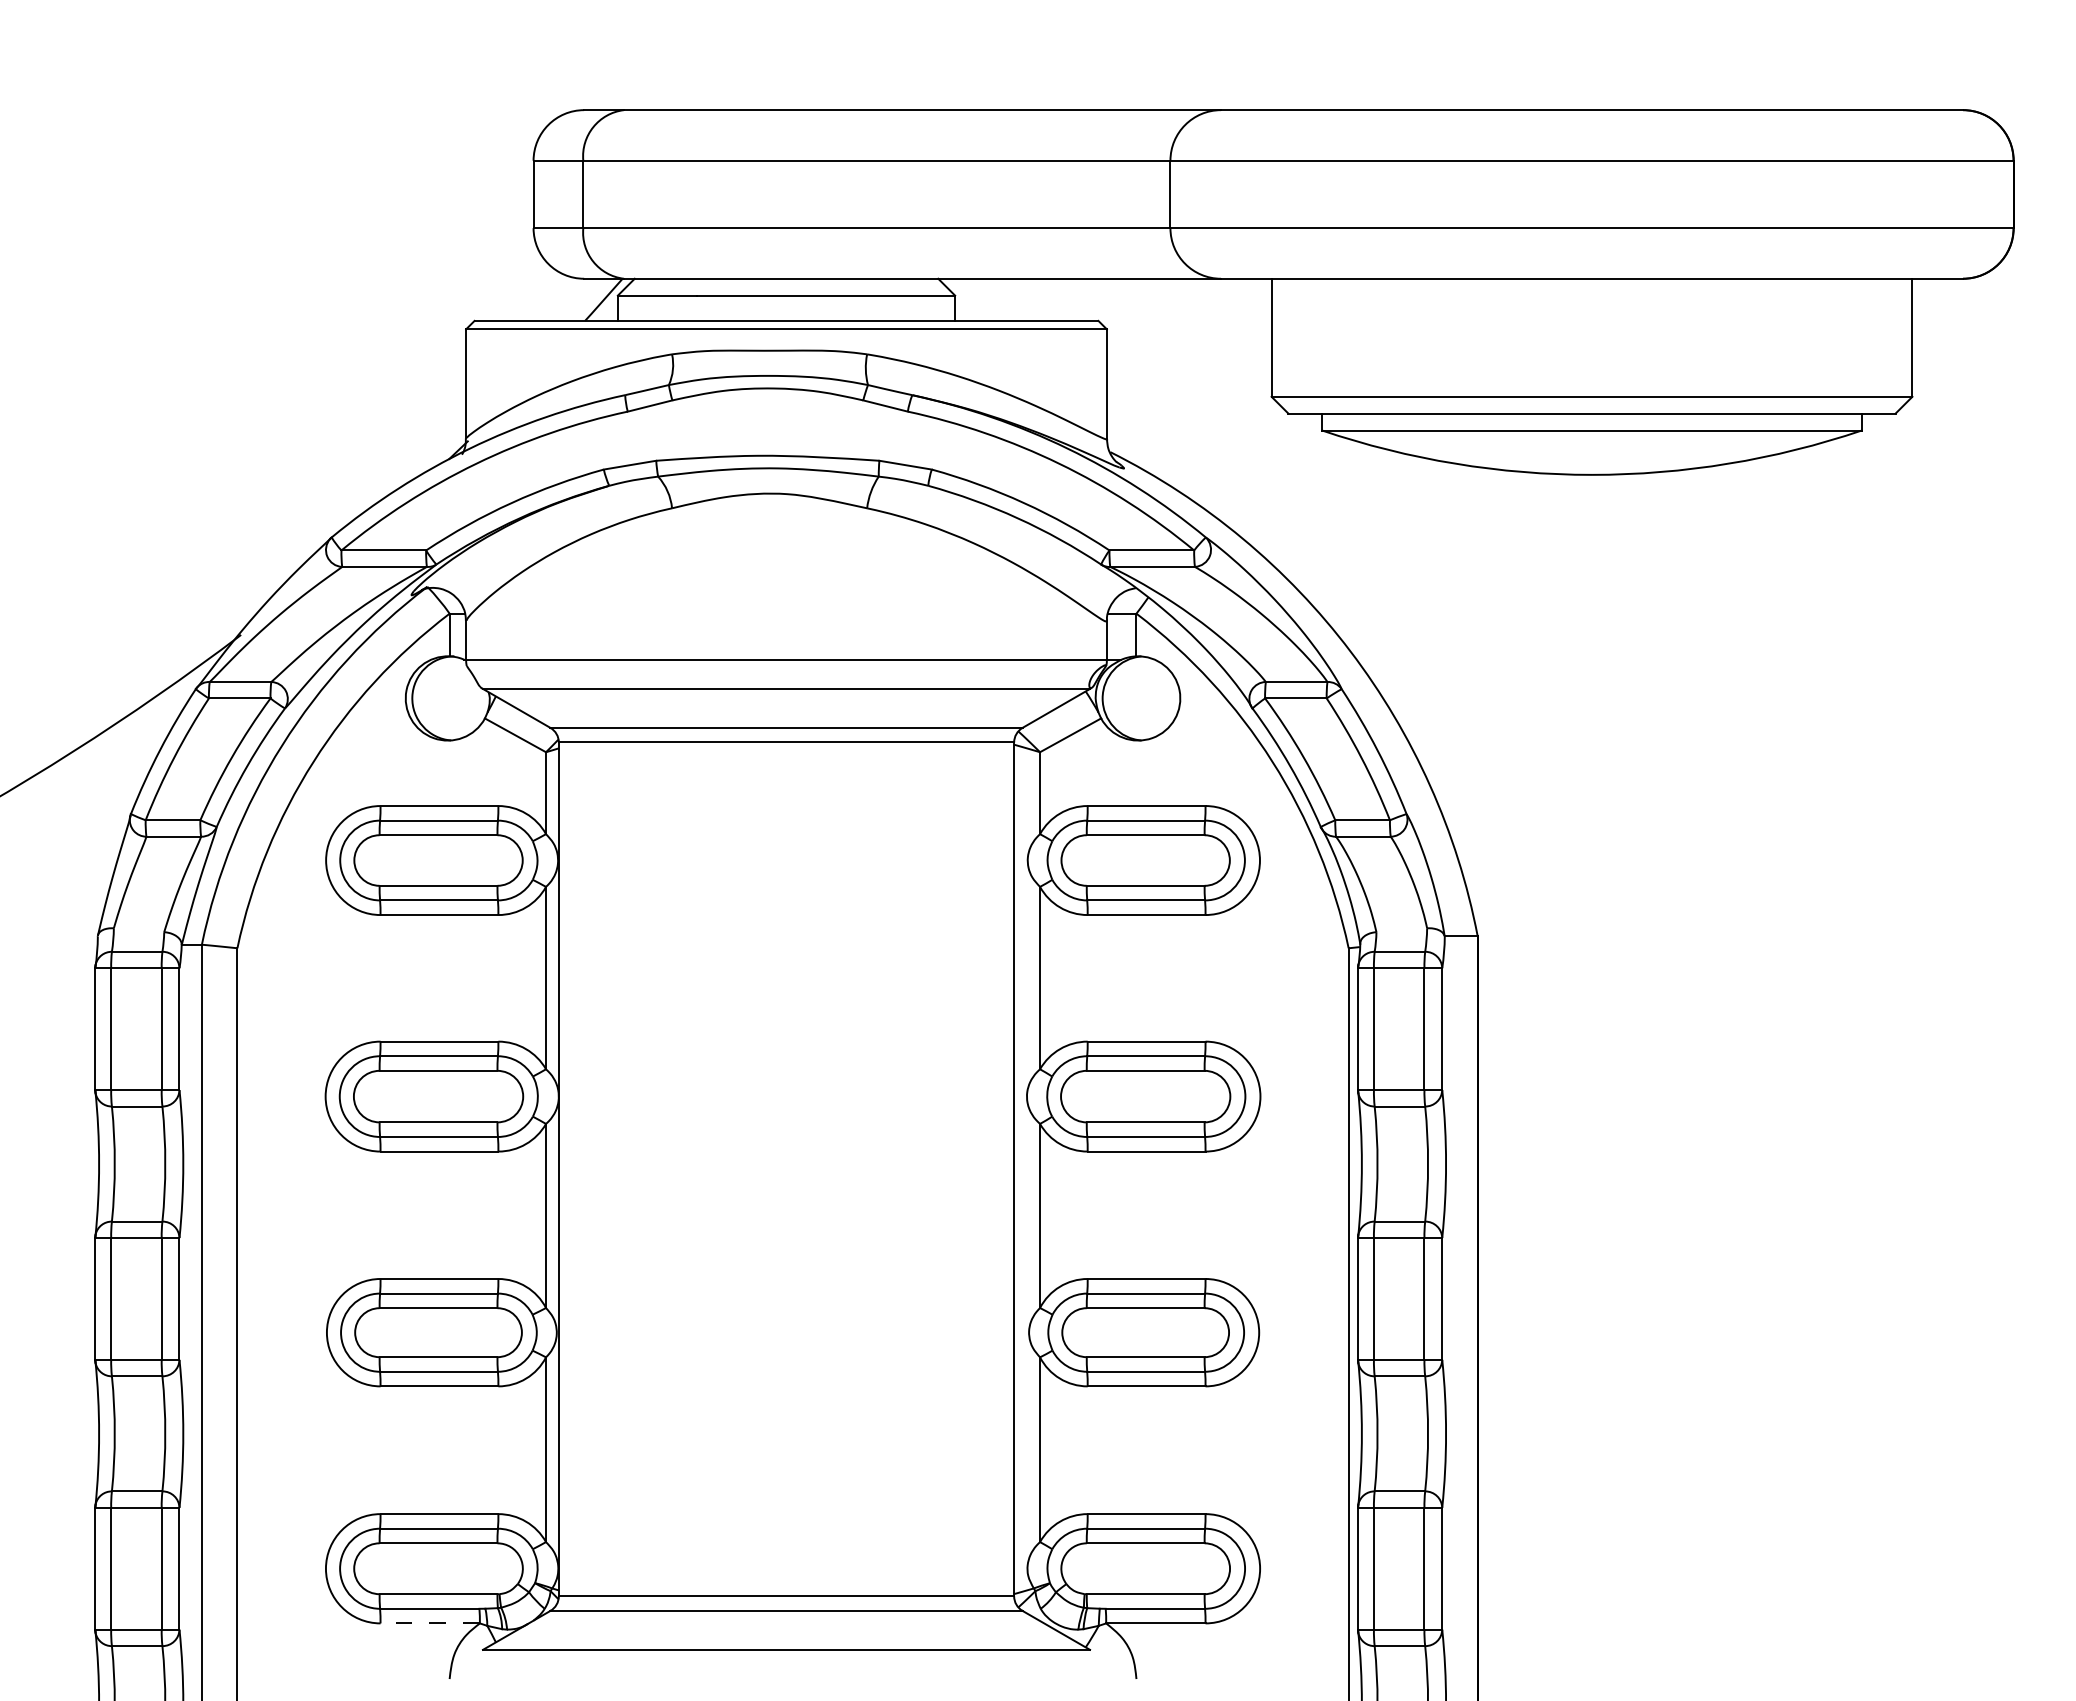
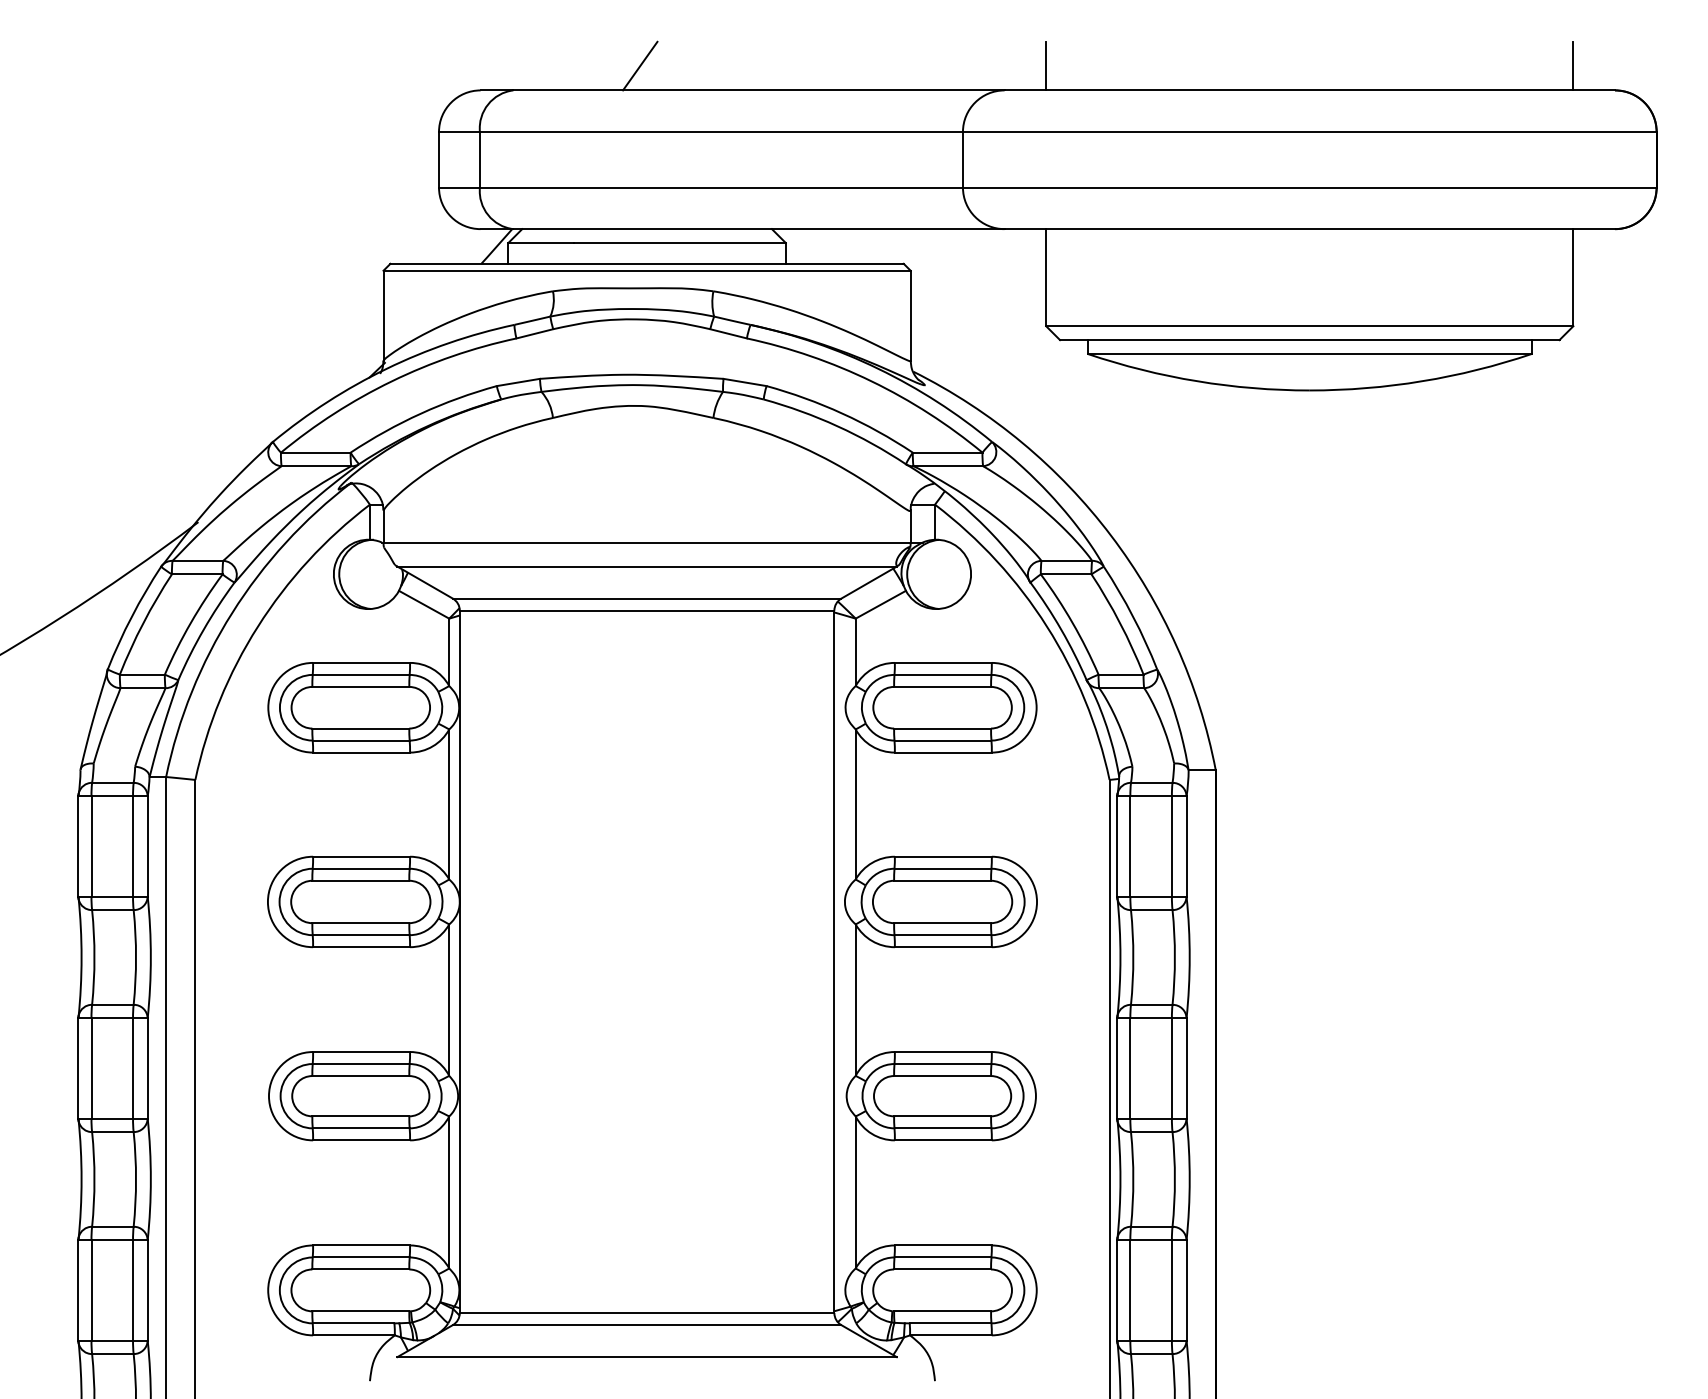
line: (778, 80) -> (640, 66), added
line: (1271, 80) -> (1046, 66), added
line: (1912, 80) -> (1573, 66), added
line: (430, 1623) -> (354, 1335), dashed -> solid

